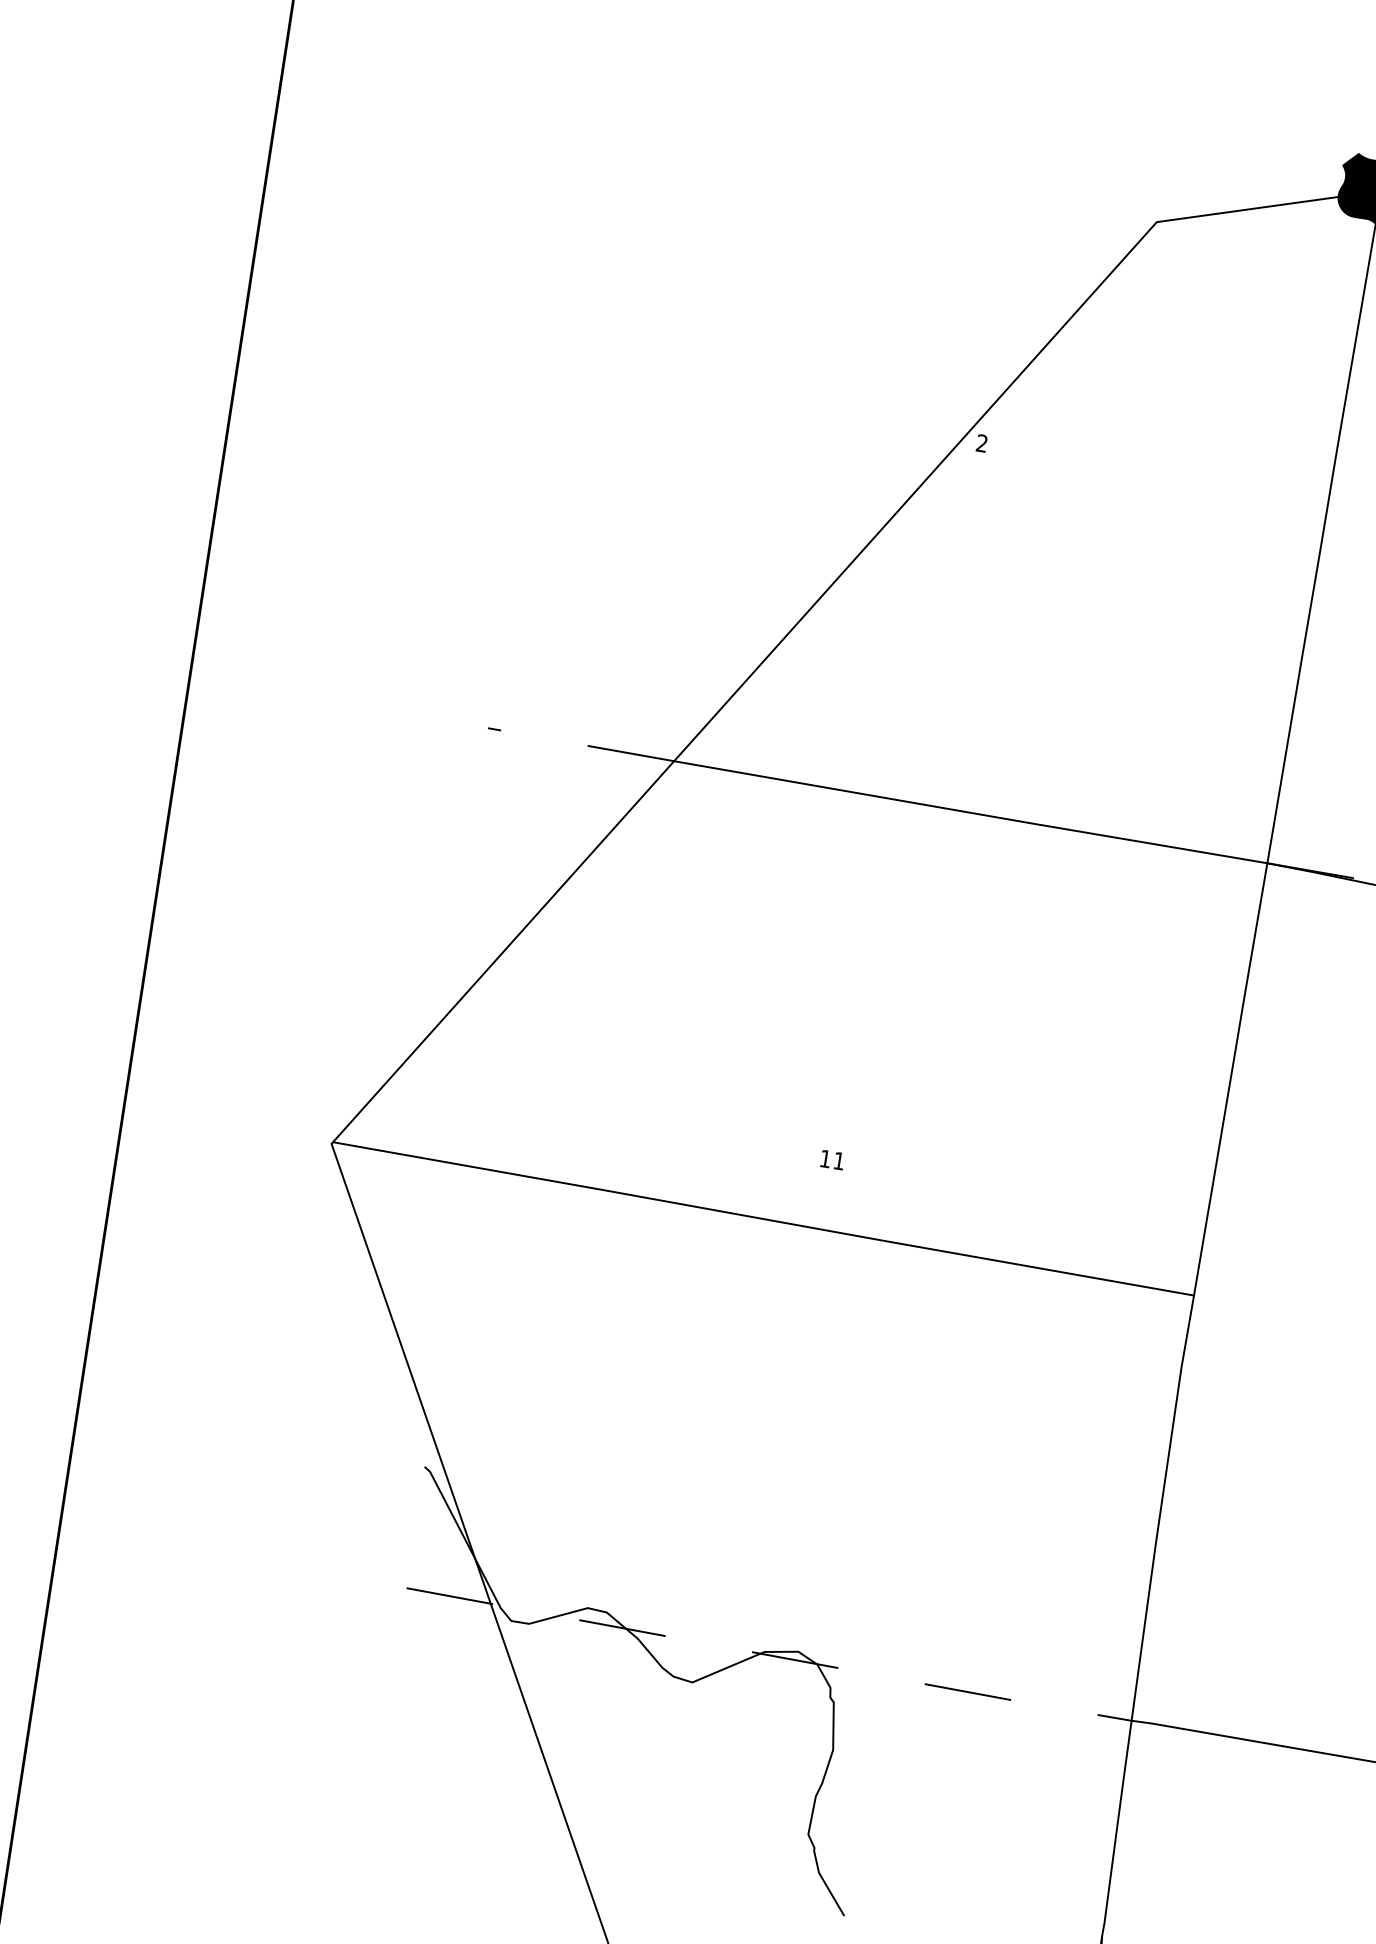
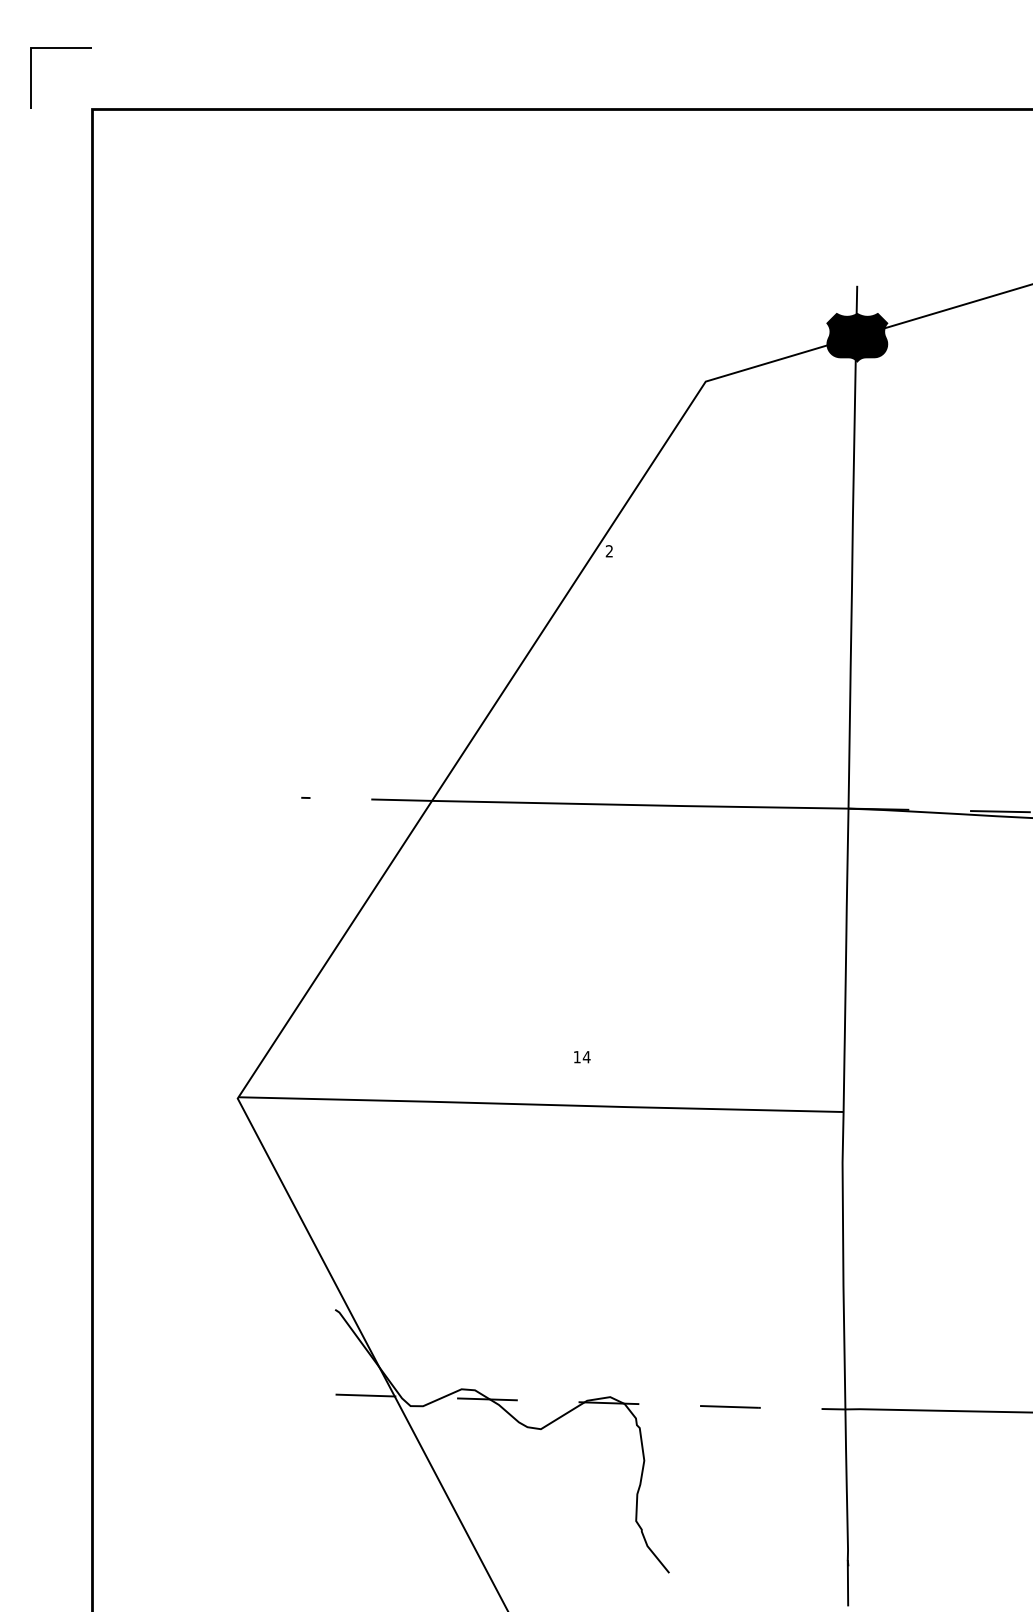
text: (838, 1161) -> (586, 1057), 11 -> 14

